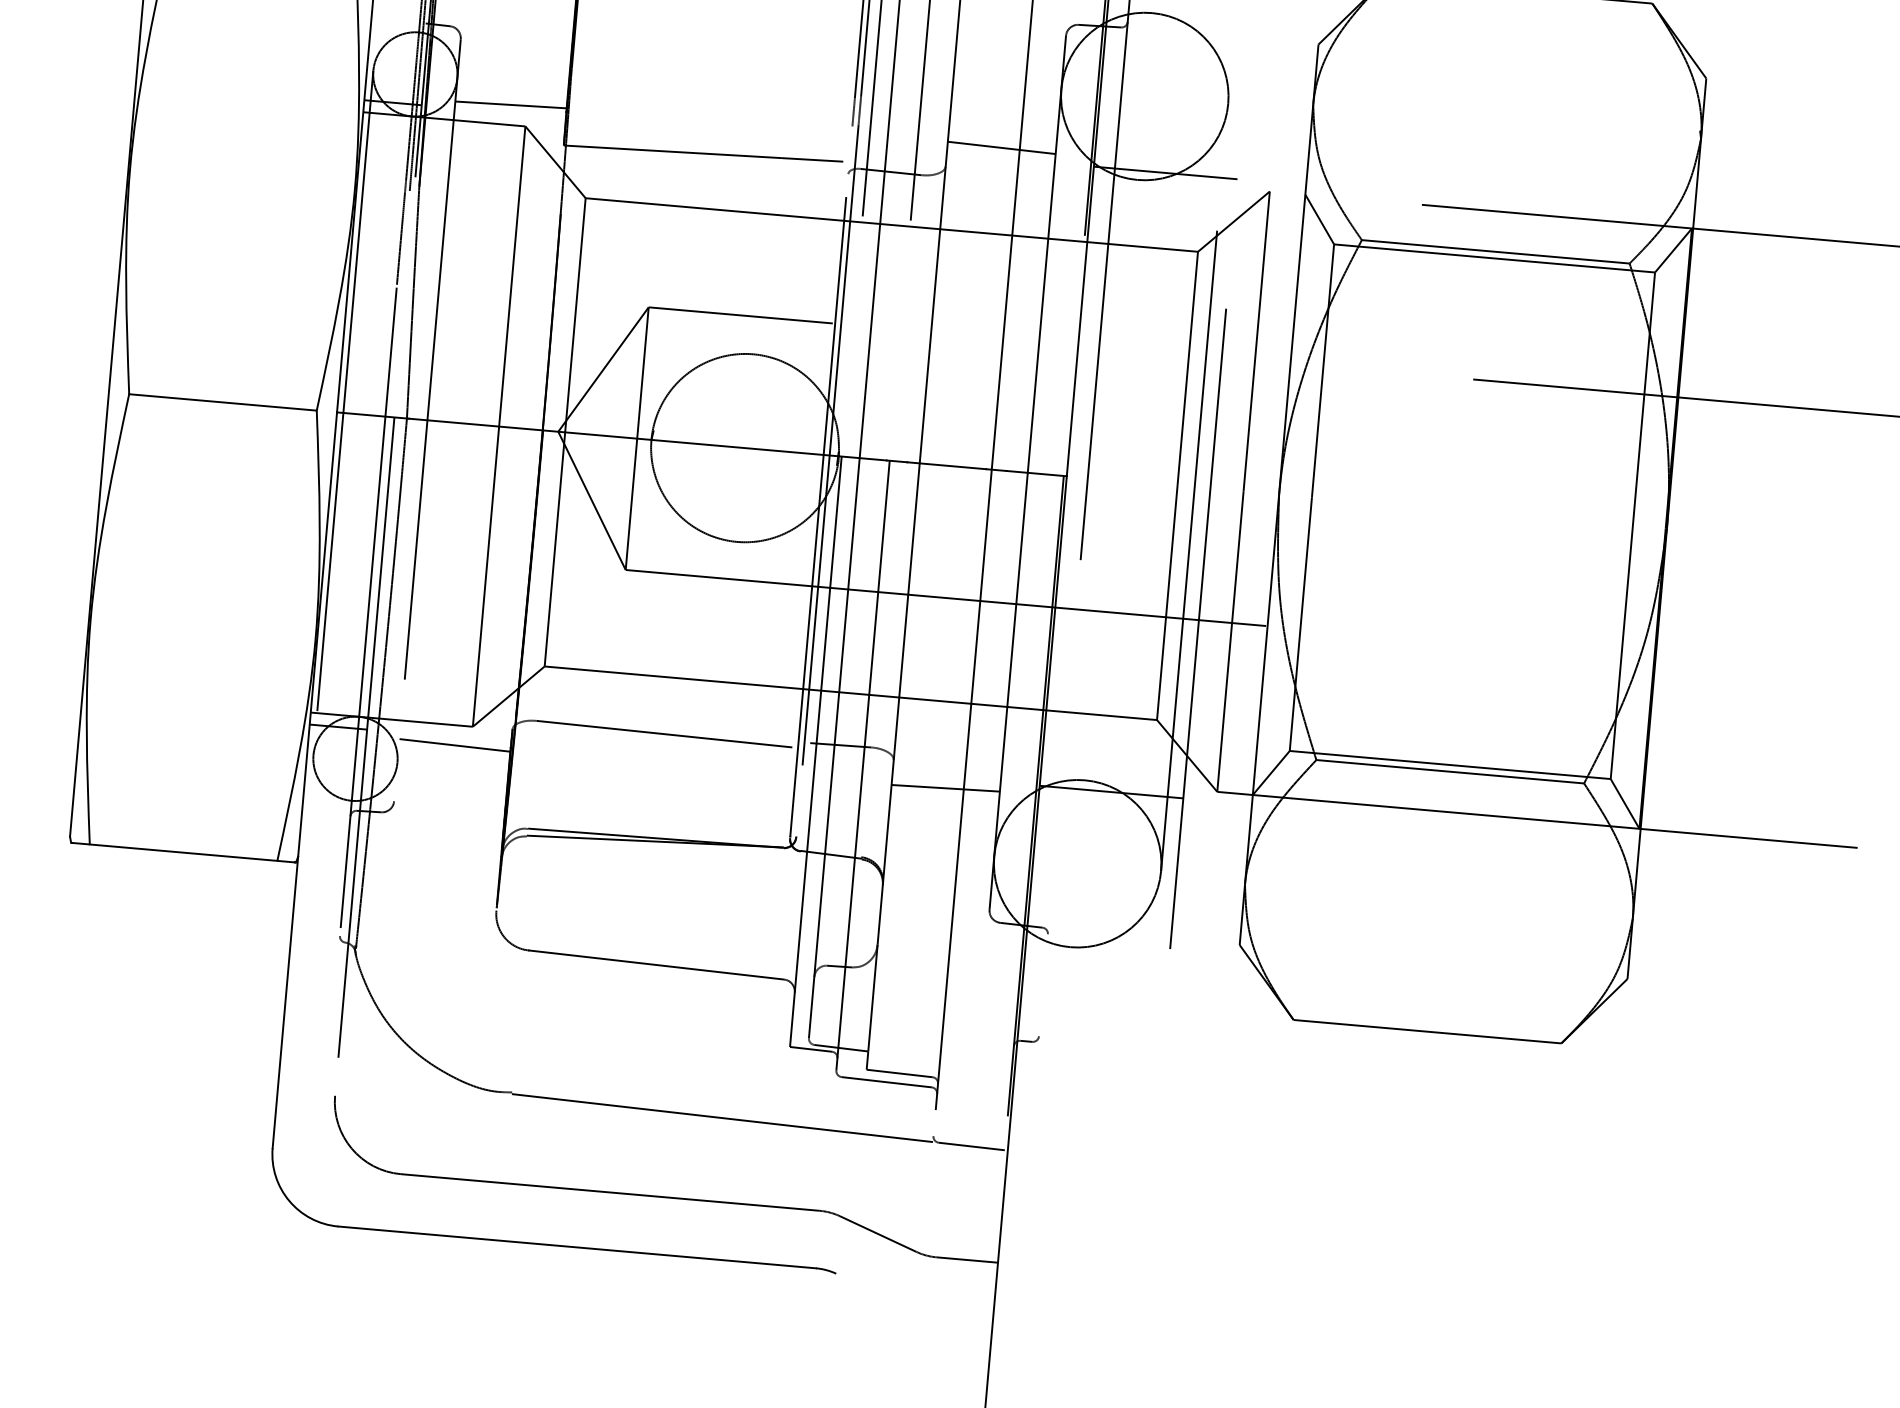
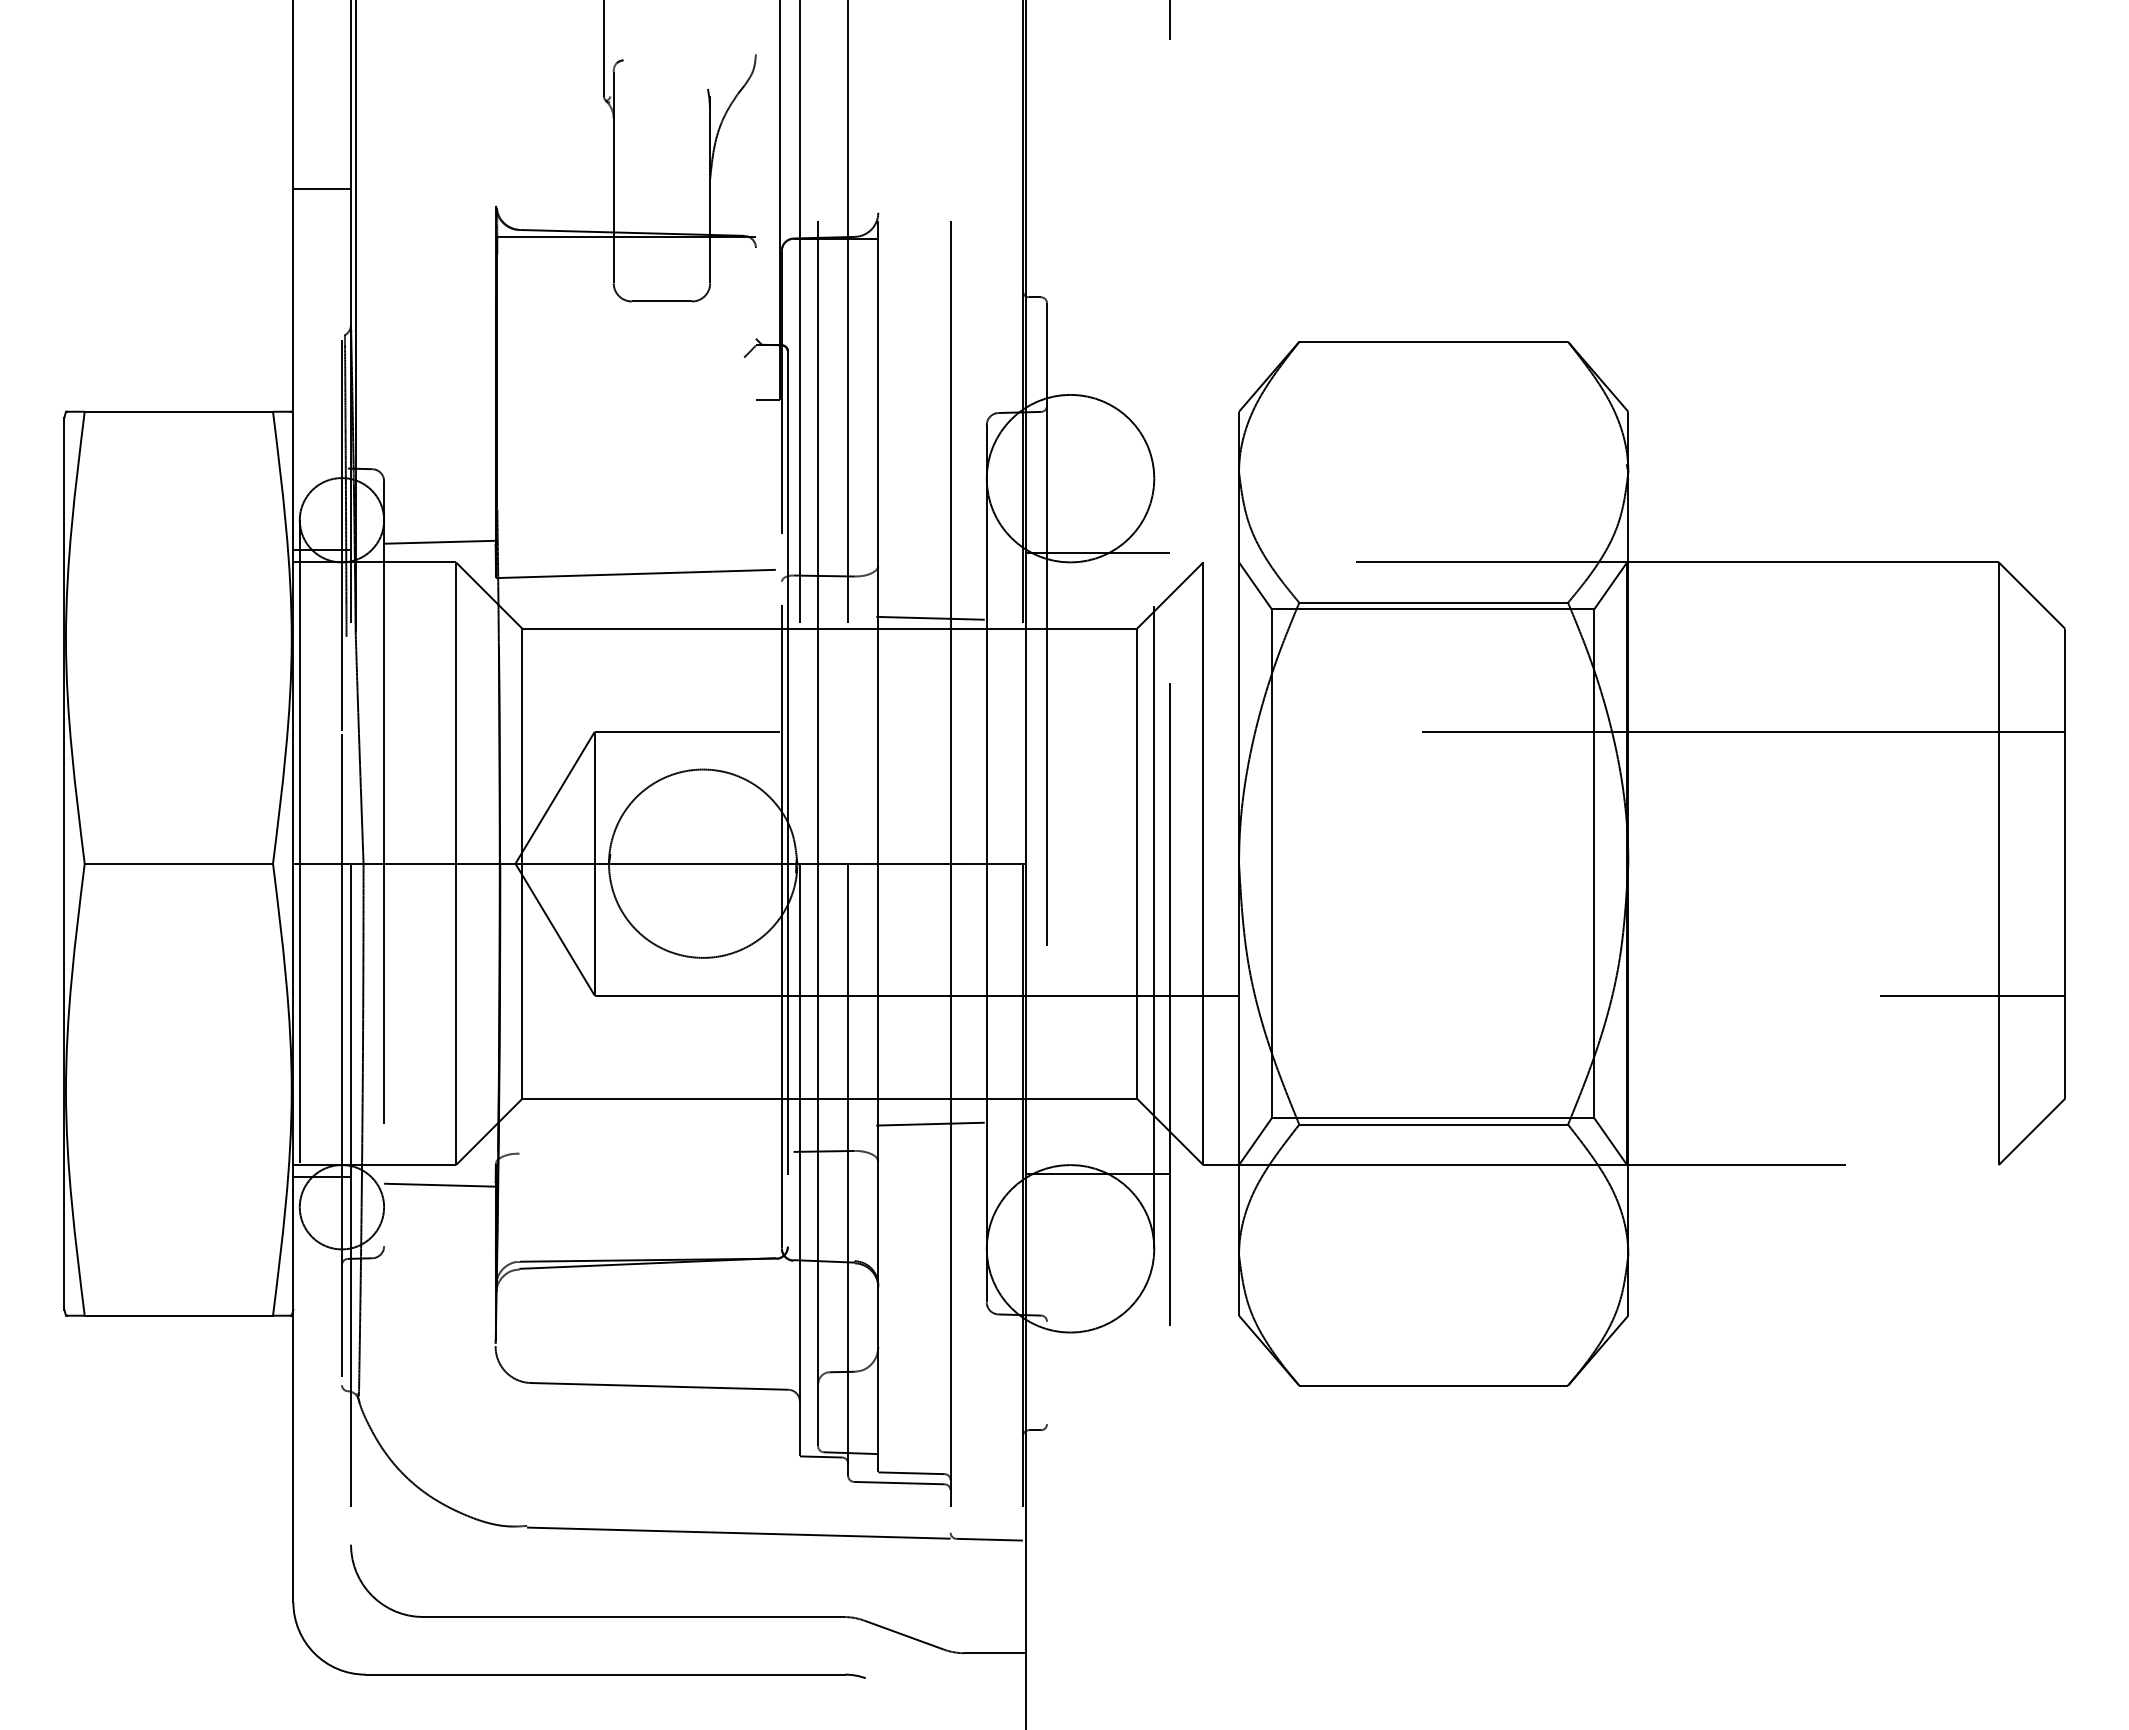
line: (1001, 147) -> (930, 617), moved
line: (664, 733) -> (647, 1155), removed
line: (945, 787) -> (930, 1123), moved

